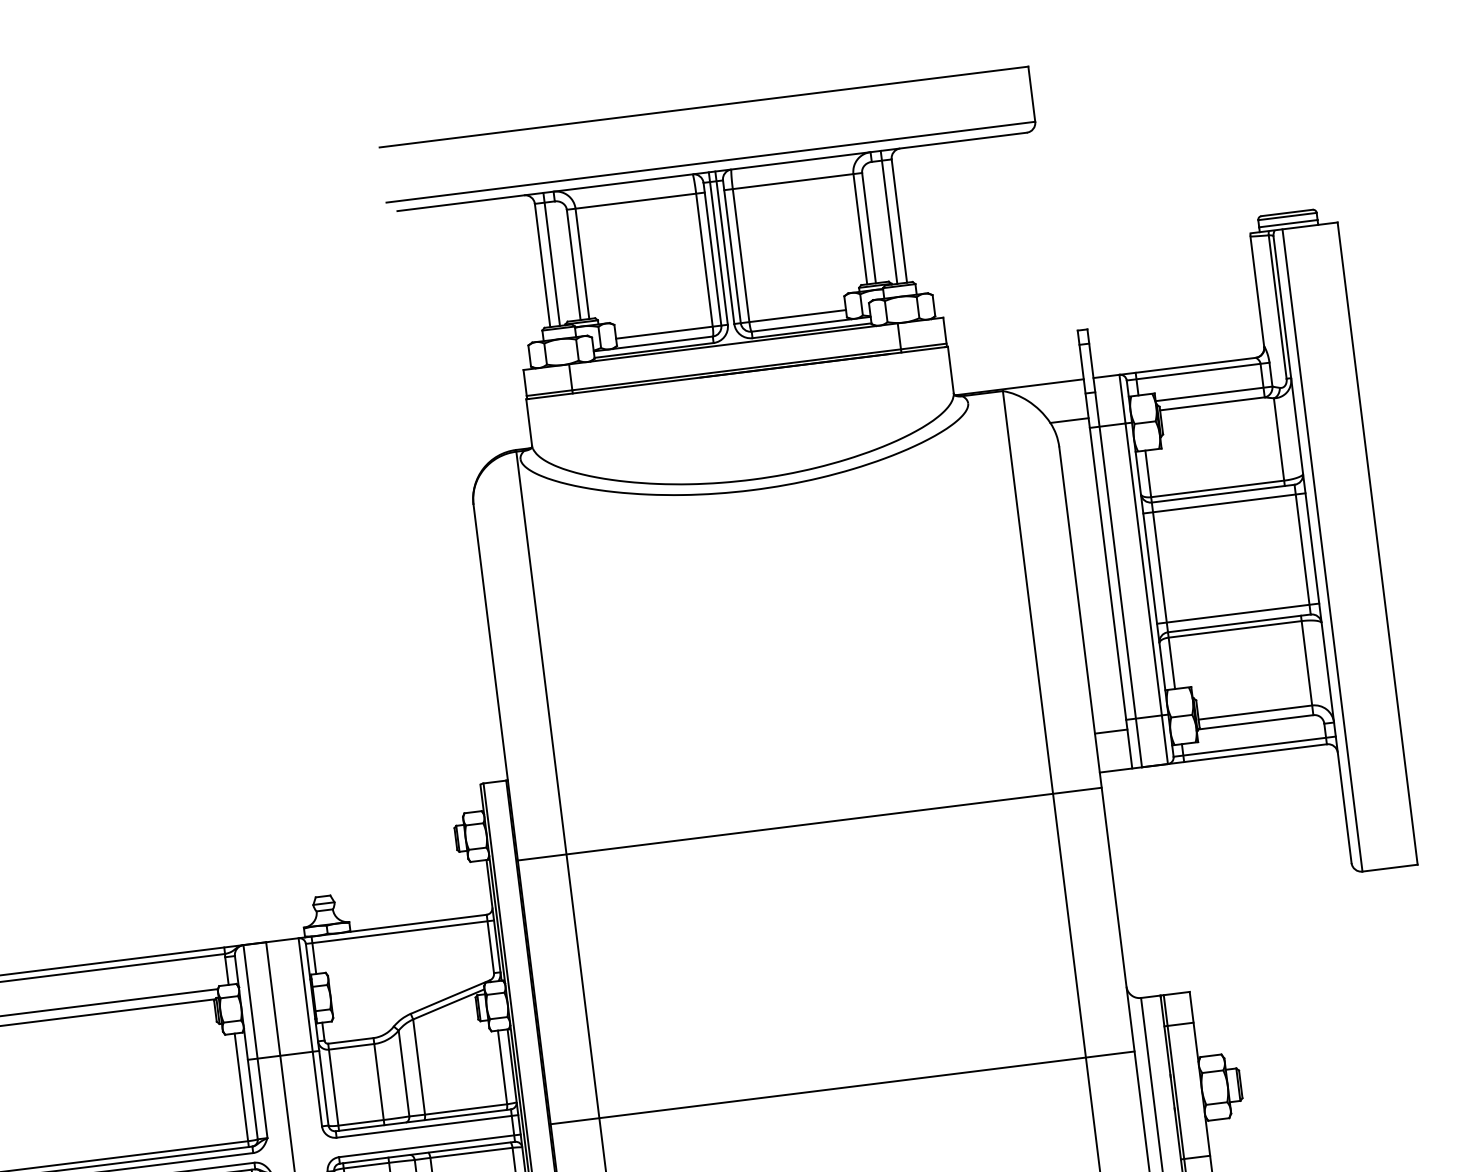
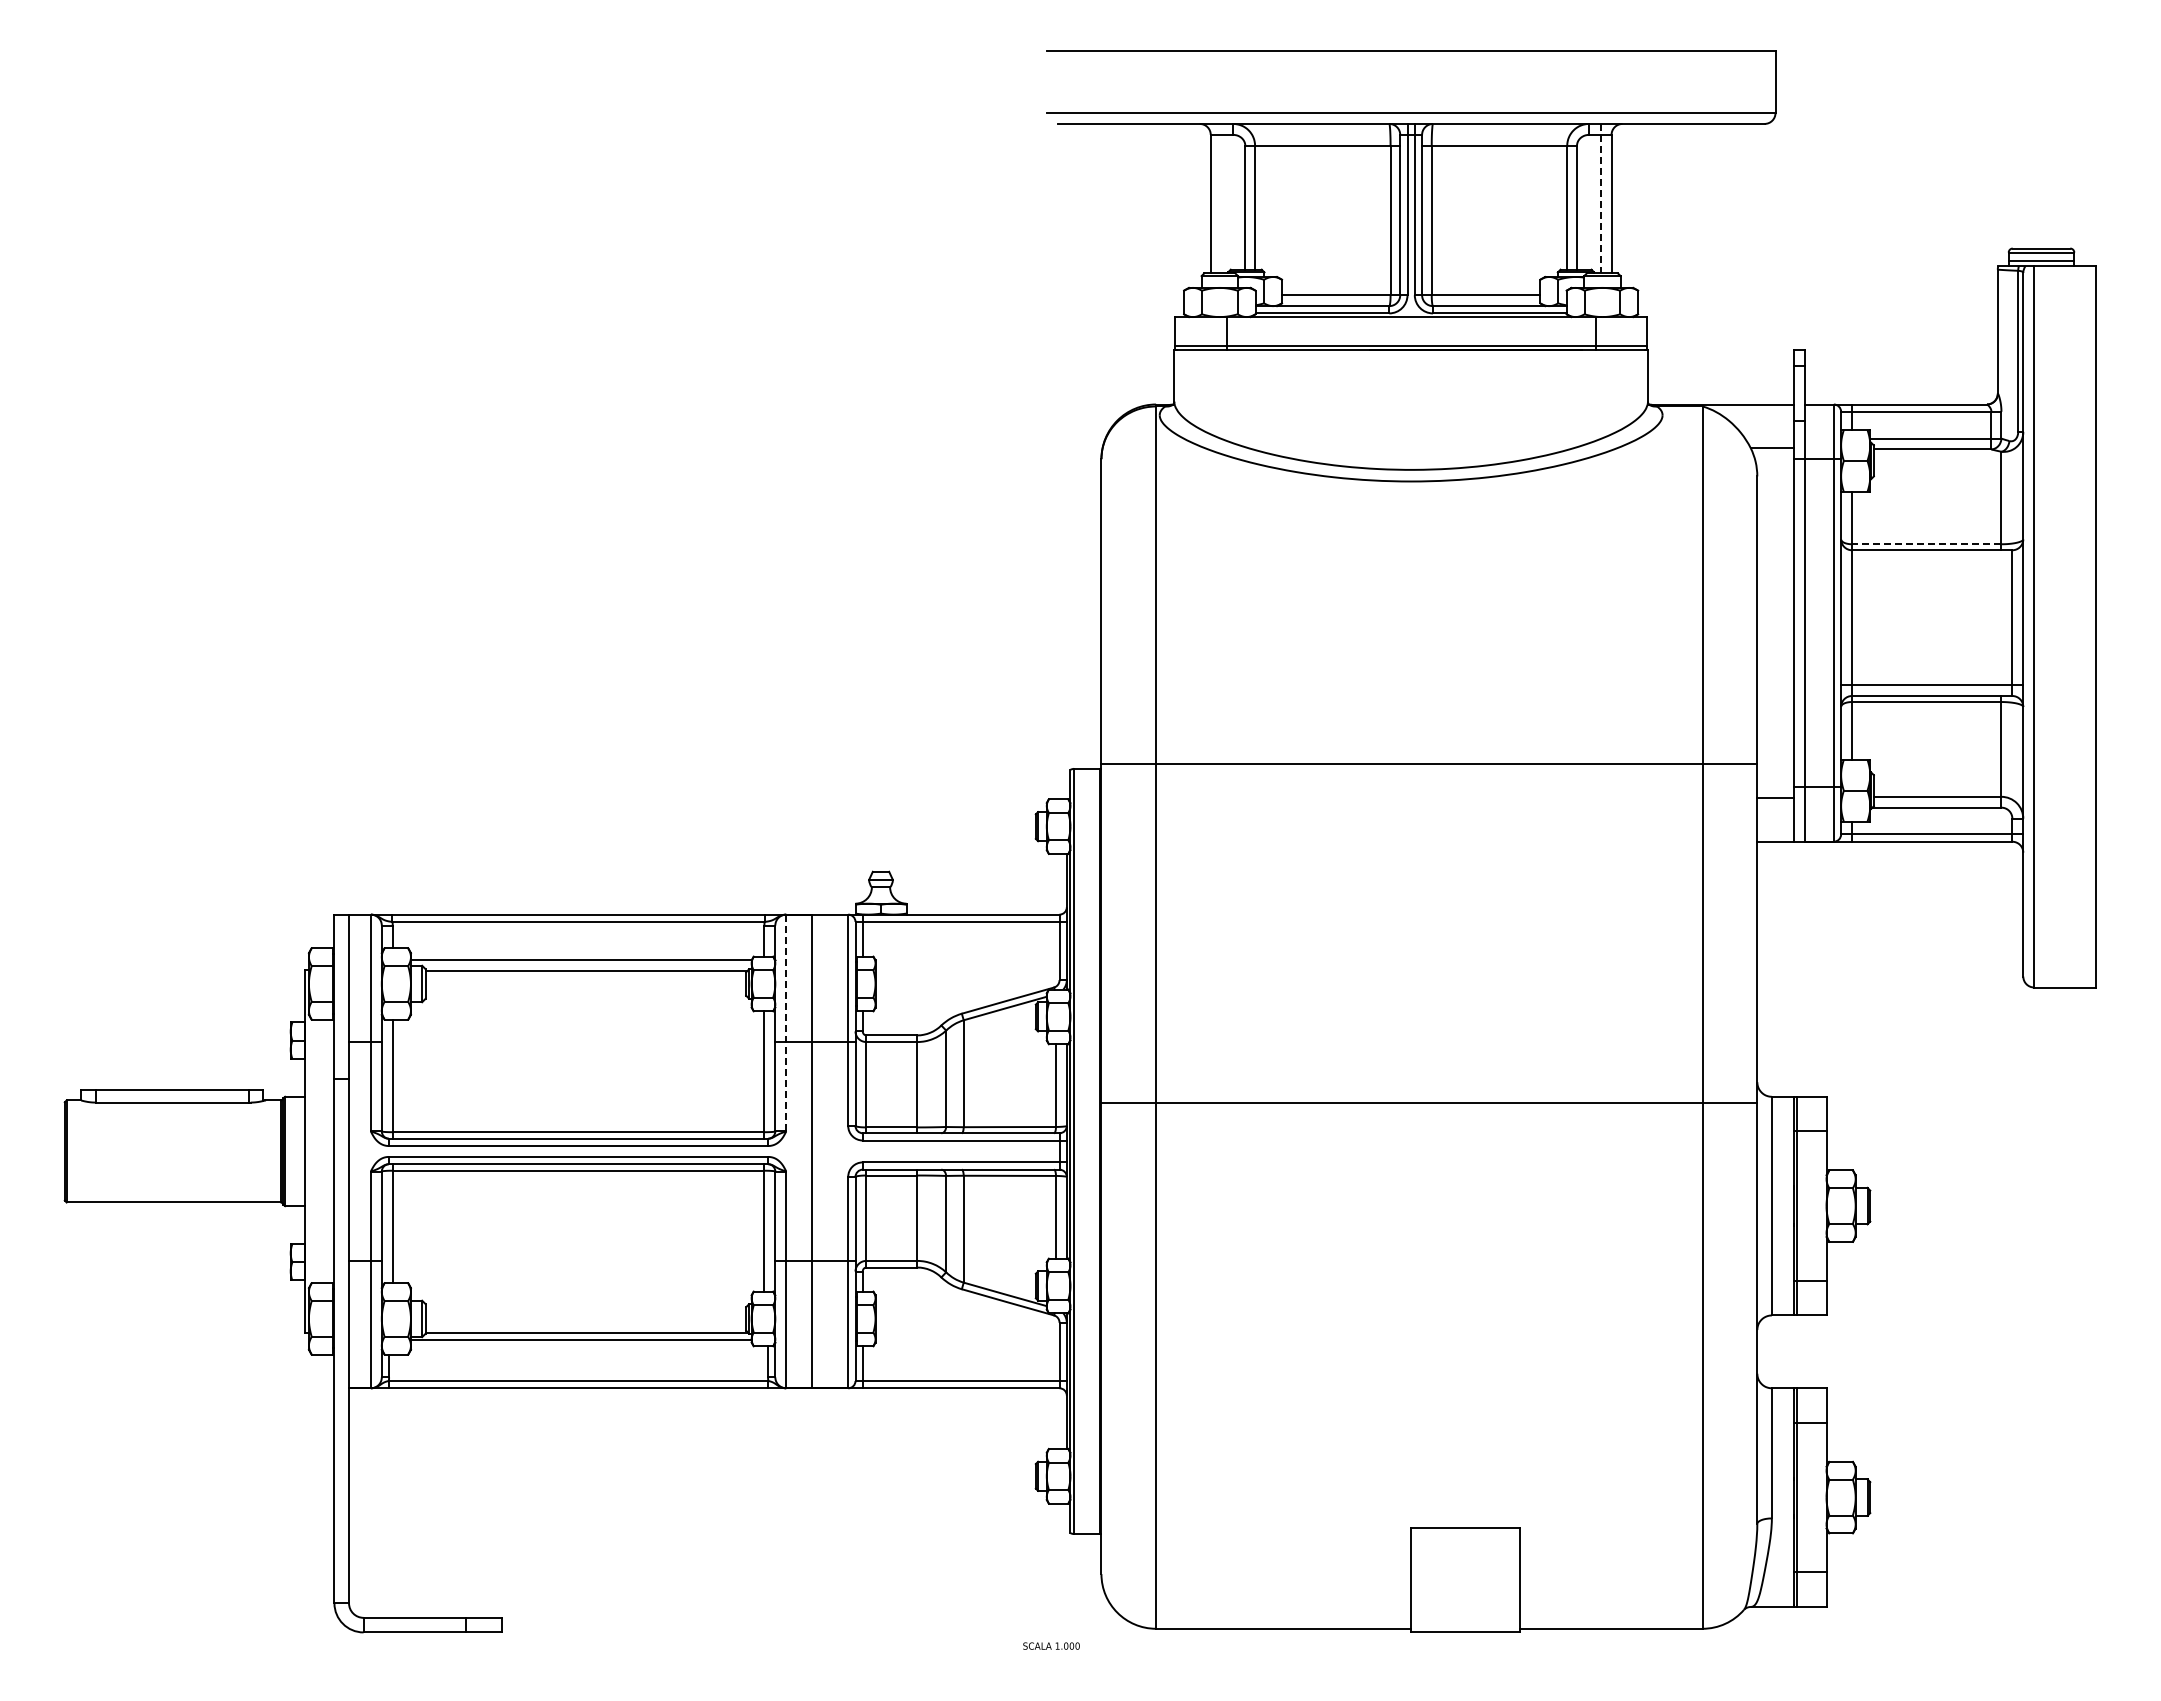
line: (888, 217) -> (1600, 198), solid -> dashed
line: (551, 259) -> (1221, 198), removed
line: (1217, 489) -> (1926, 544), solid -> dashed
line: (1224, 503) -> (1932, 561), removed
line: (809, 823) -> (1429, 763), moved
line: (255, 1041) -> (786, 1022), solid -> dashed
line: (842, 1088) -> (1429, 1103), moved

